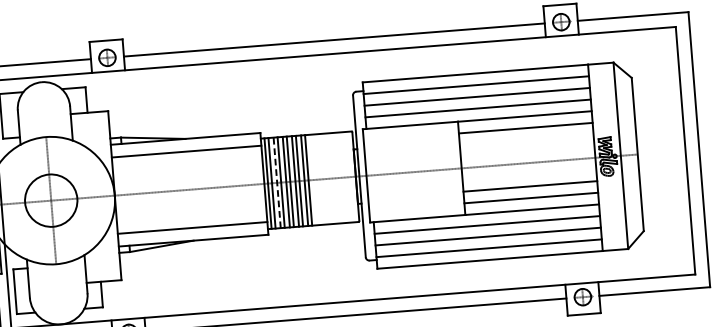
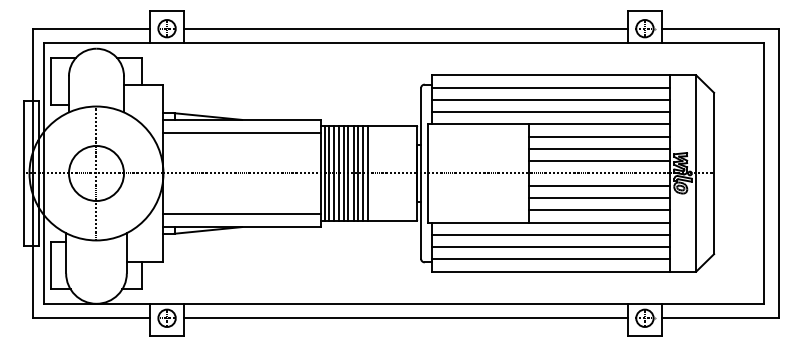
line: (526, 139) -> (598, 148), added
line: (527, 151) -> (598, 161), added
line: (528, 174) -> (598, 185), added
line: (277, 182) -> (334, 173), dashed -> solid

